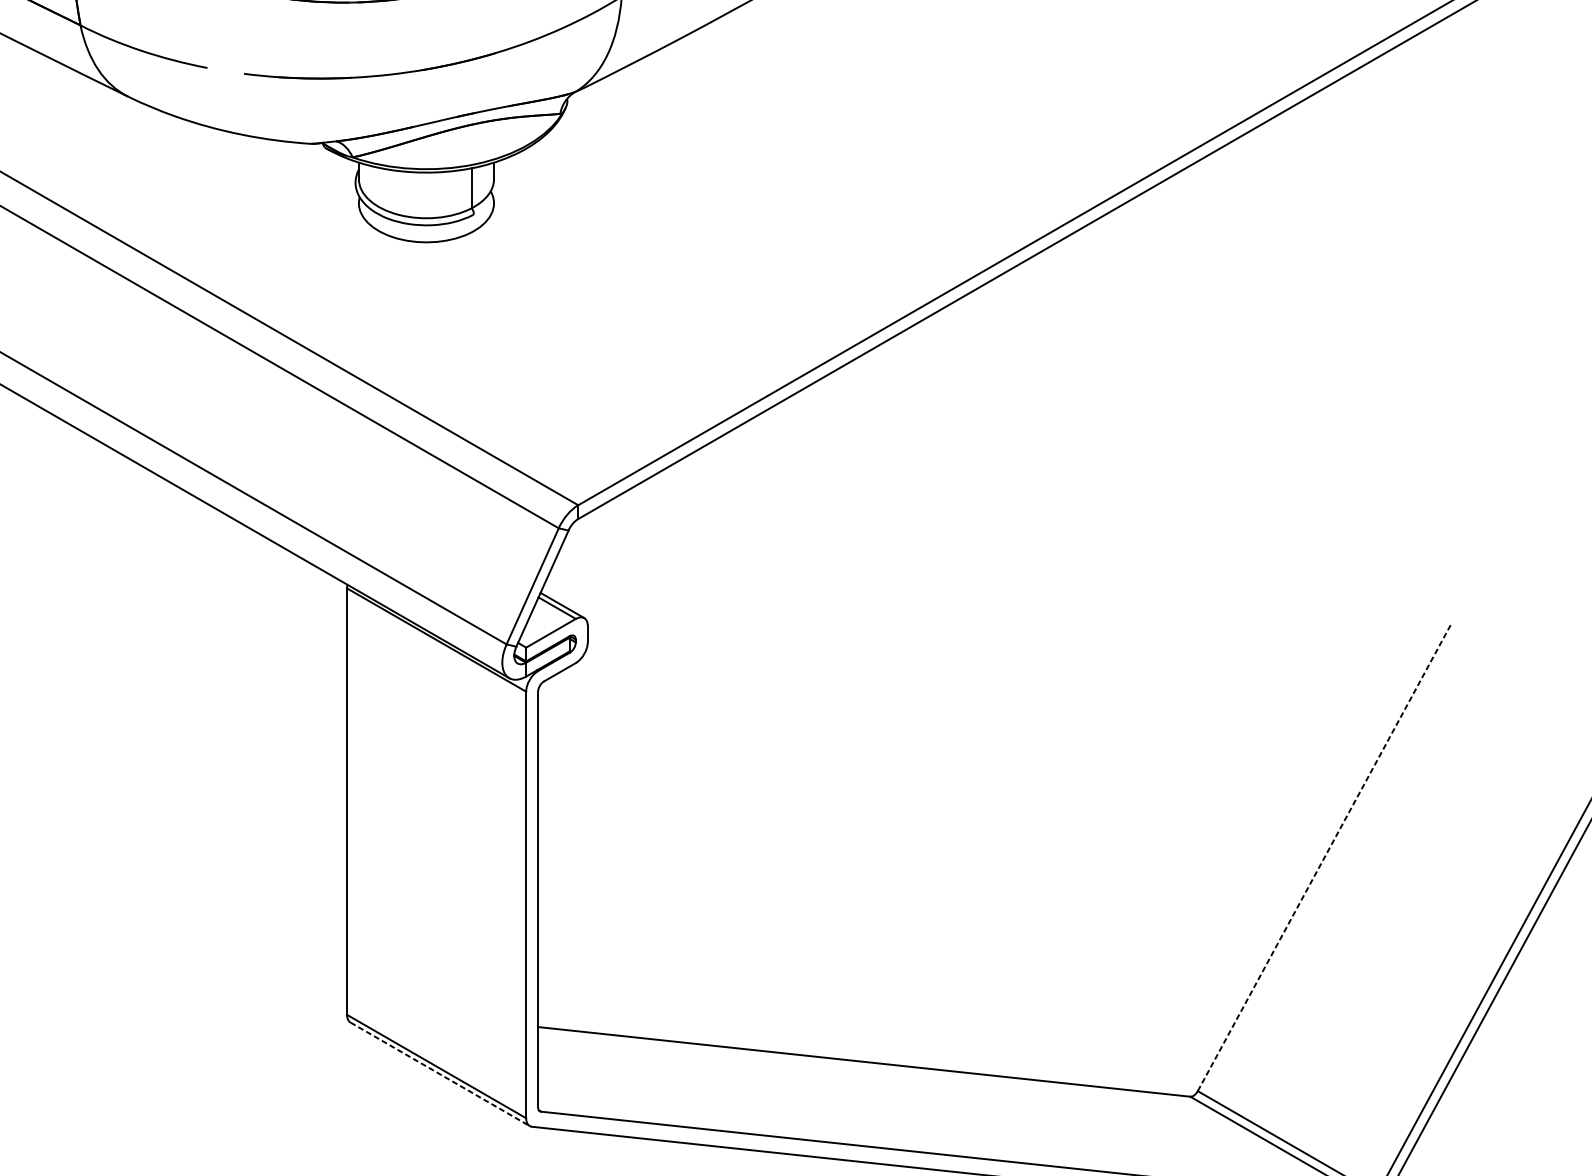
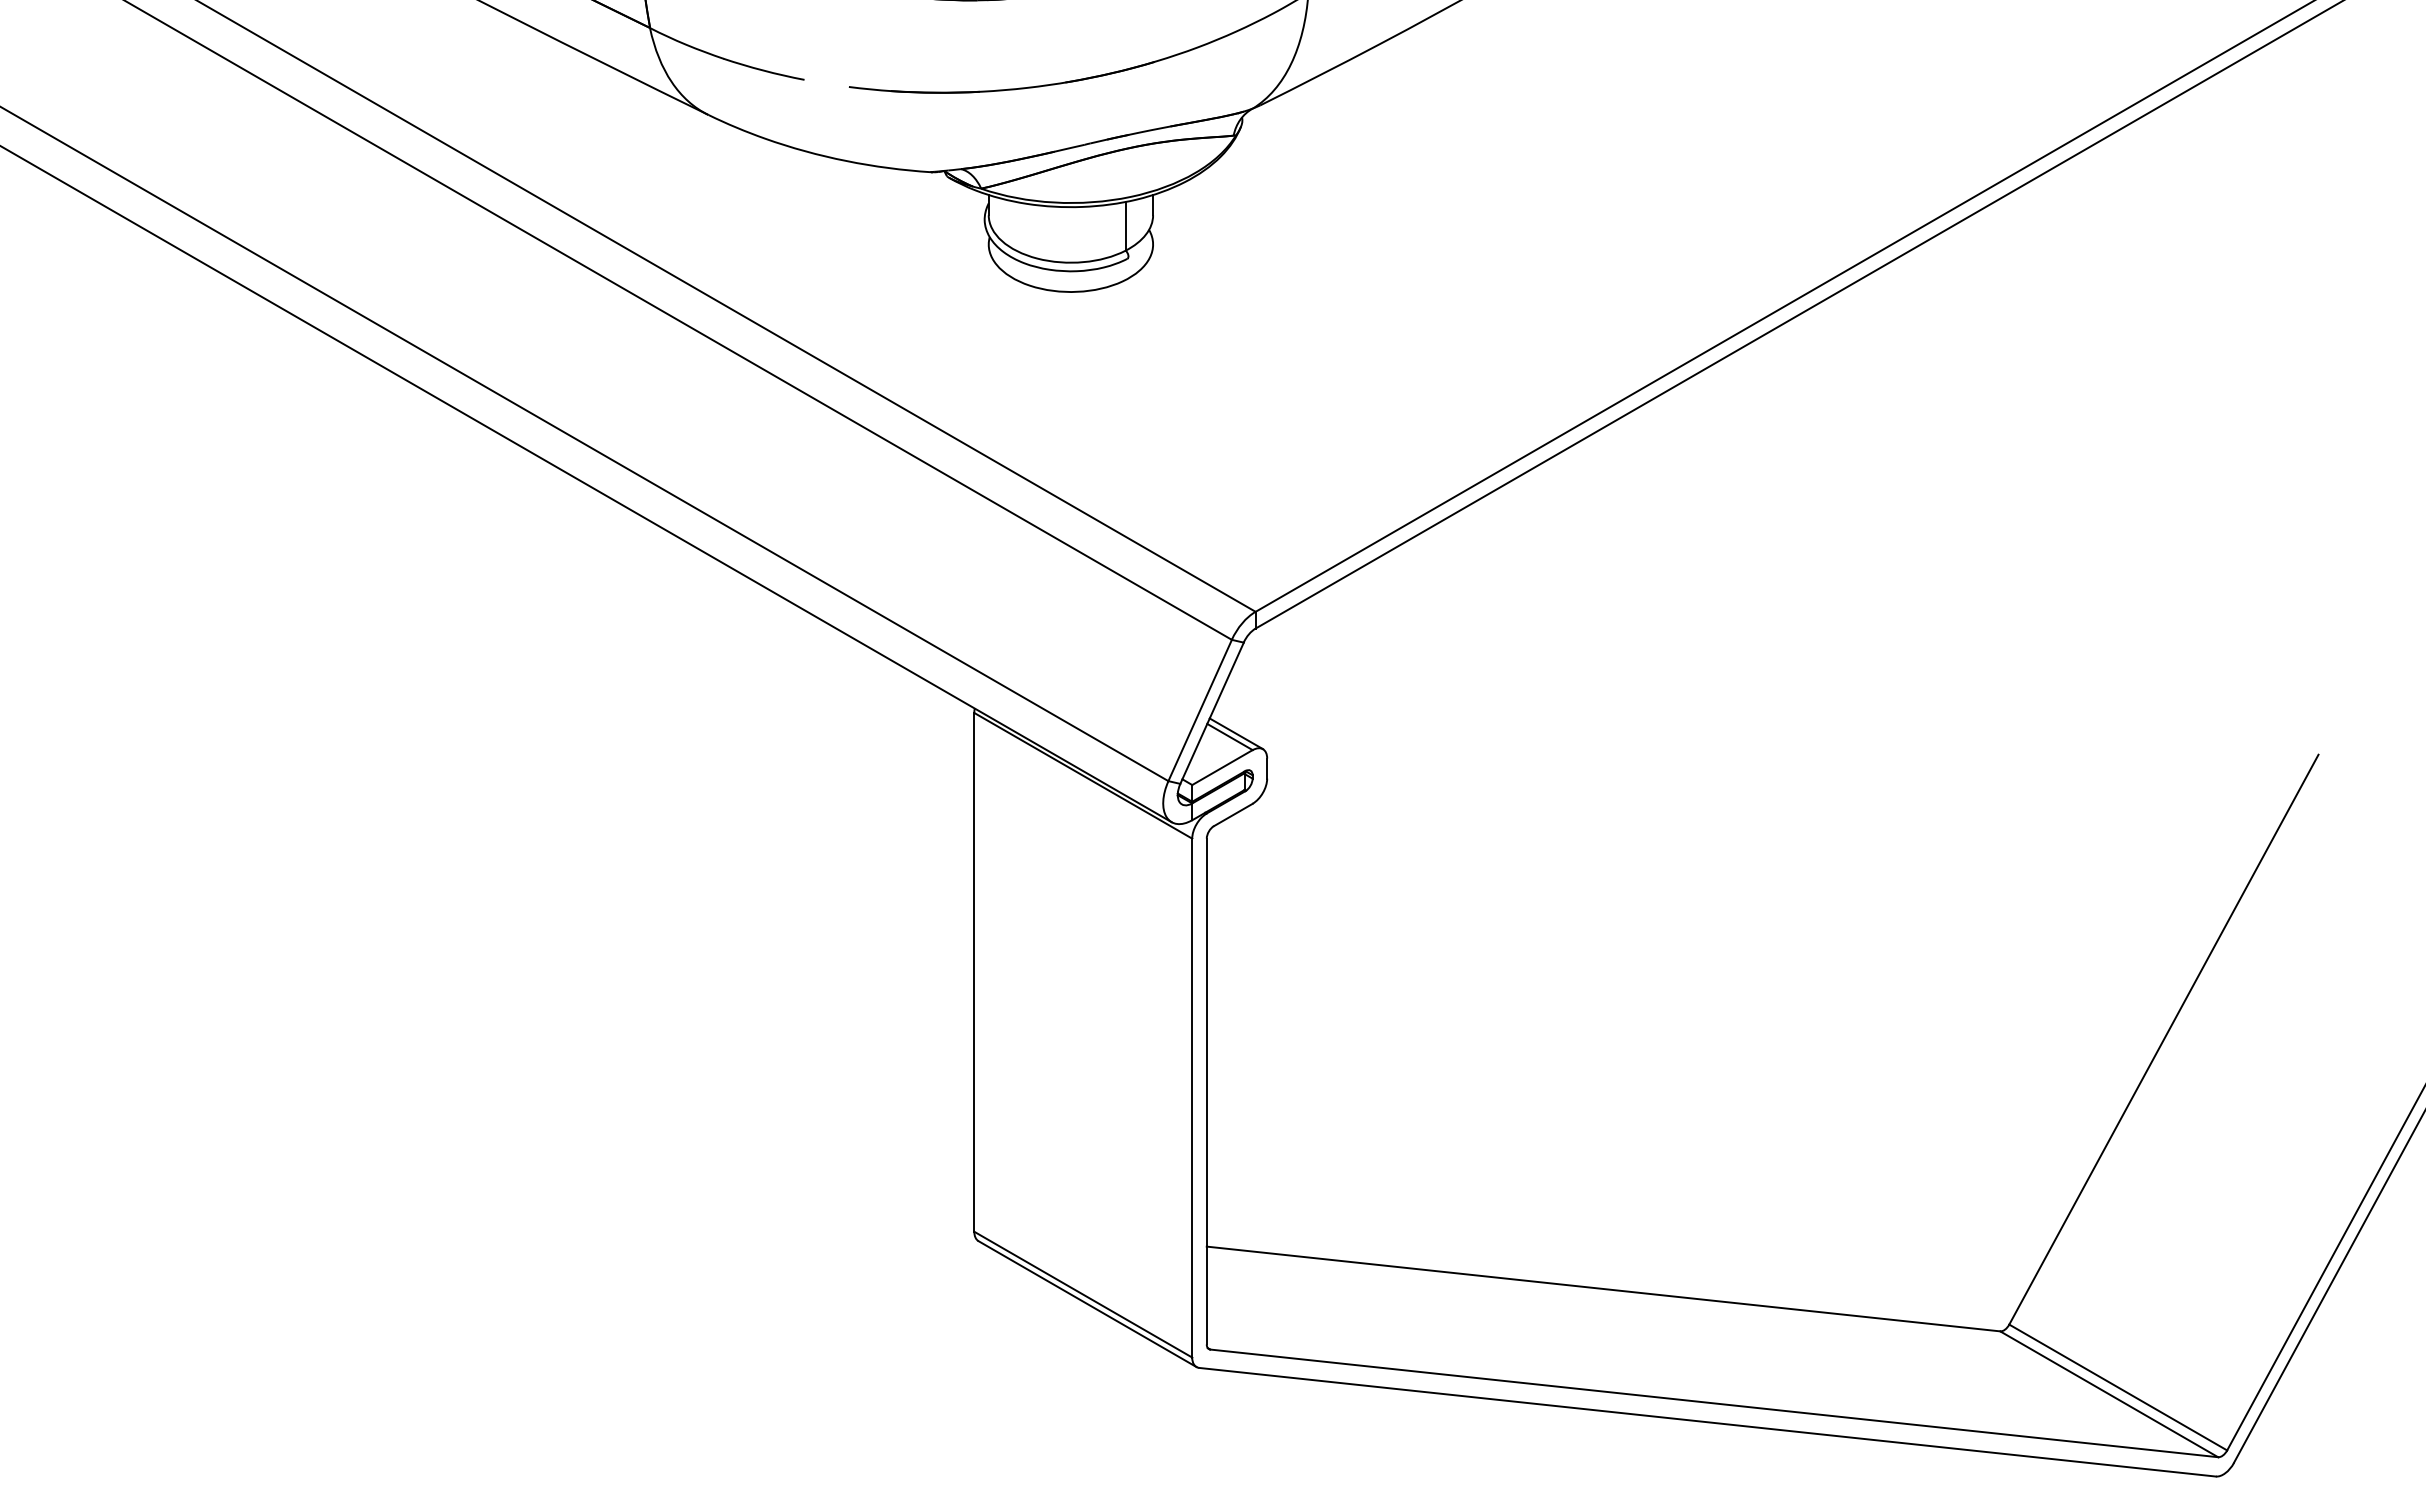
line: (1325, 856) -> (2164, 1039), dashed -> solid
line: (440, 1074) -> (1087, 1304), dashed -> solid

